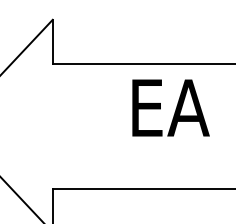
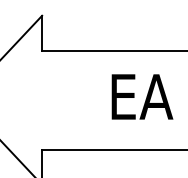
text: (170, 107) -> (142, 96), moved

